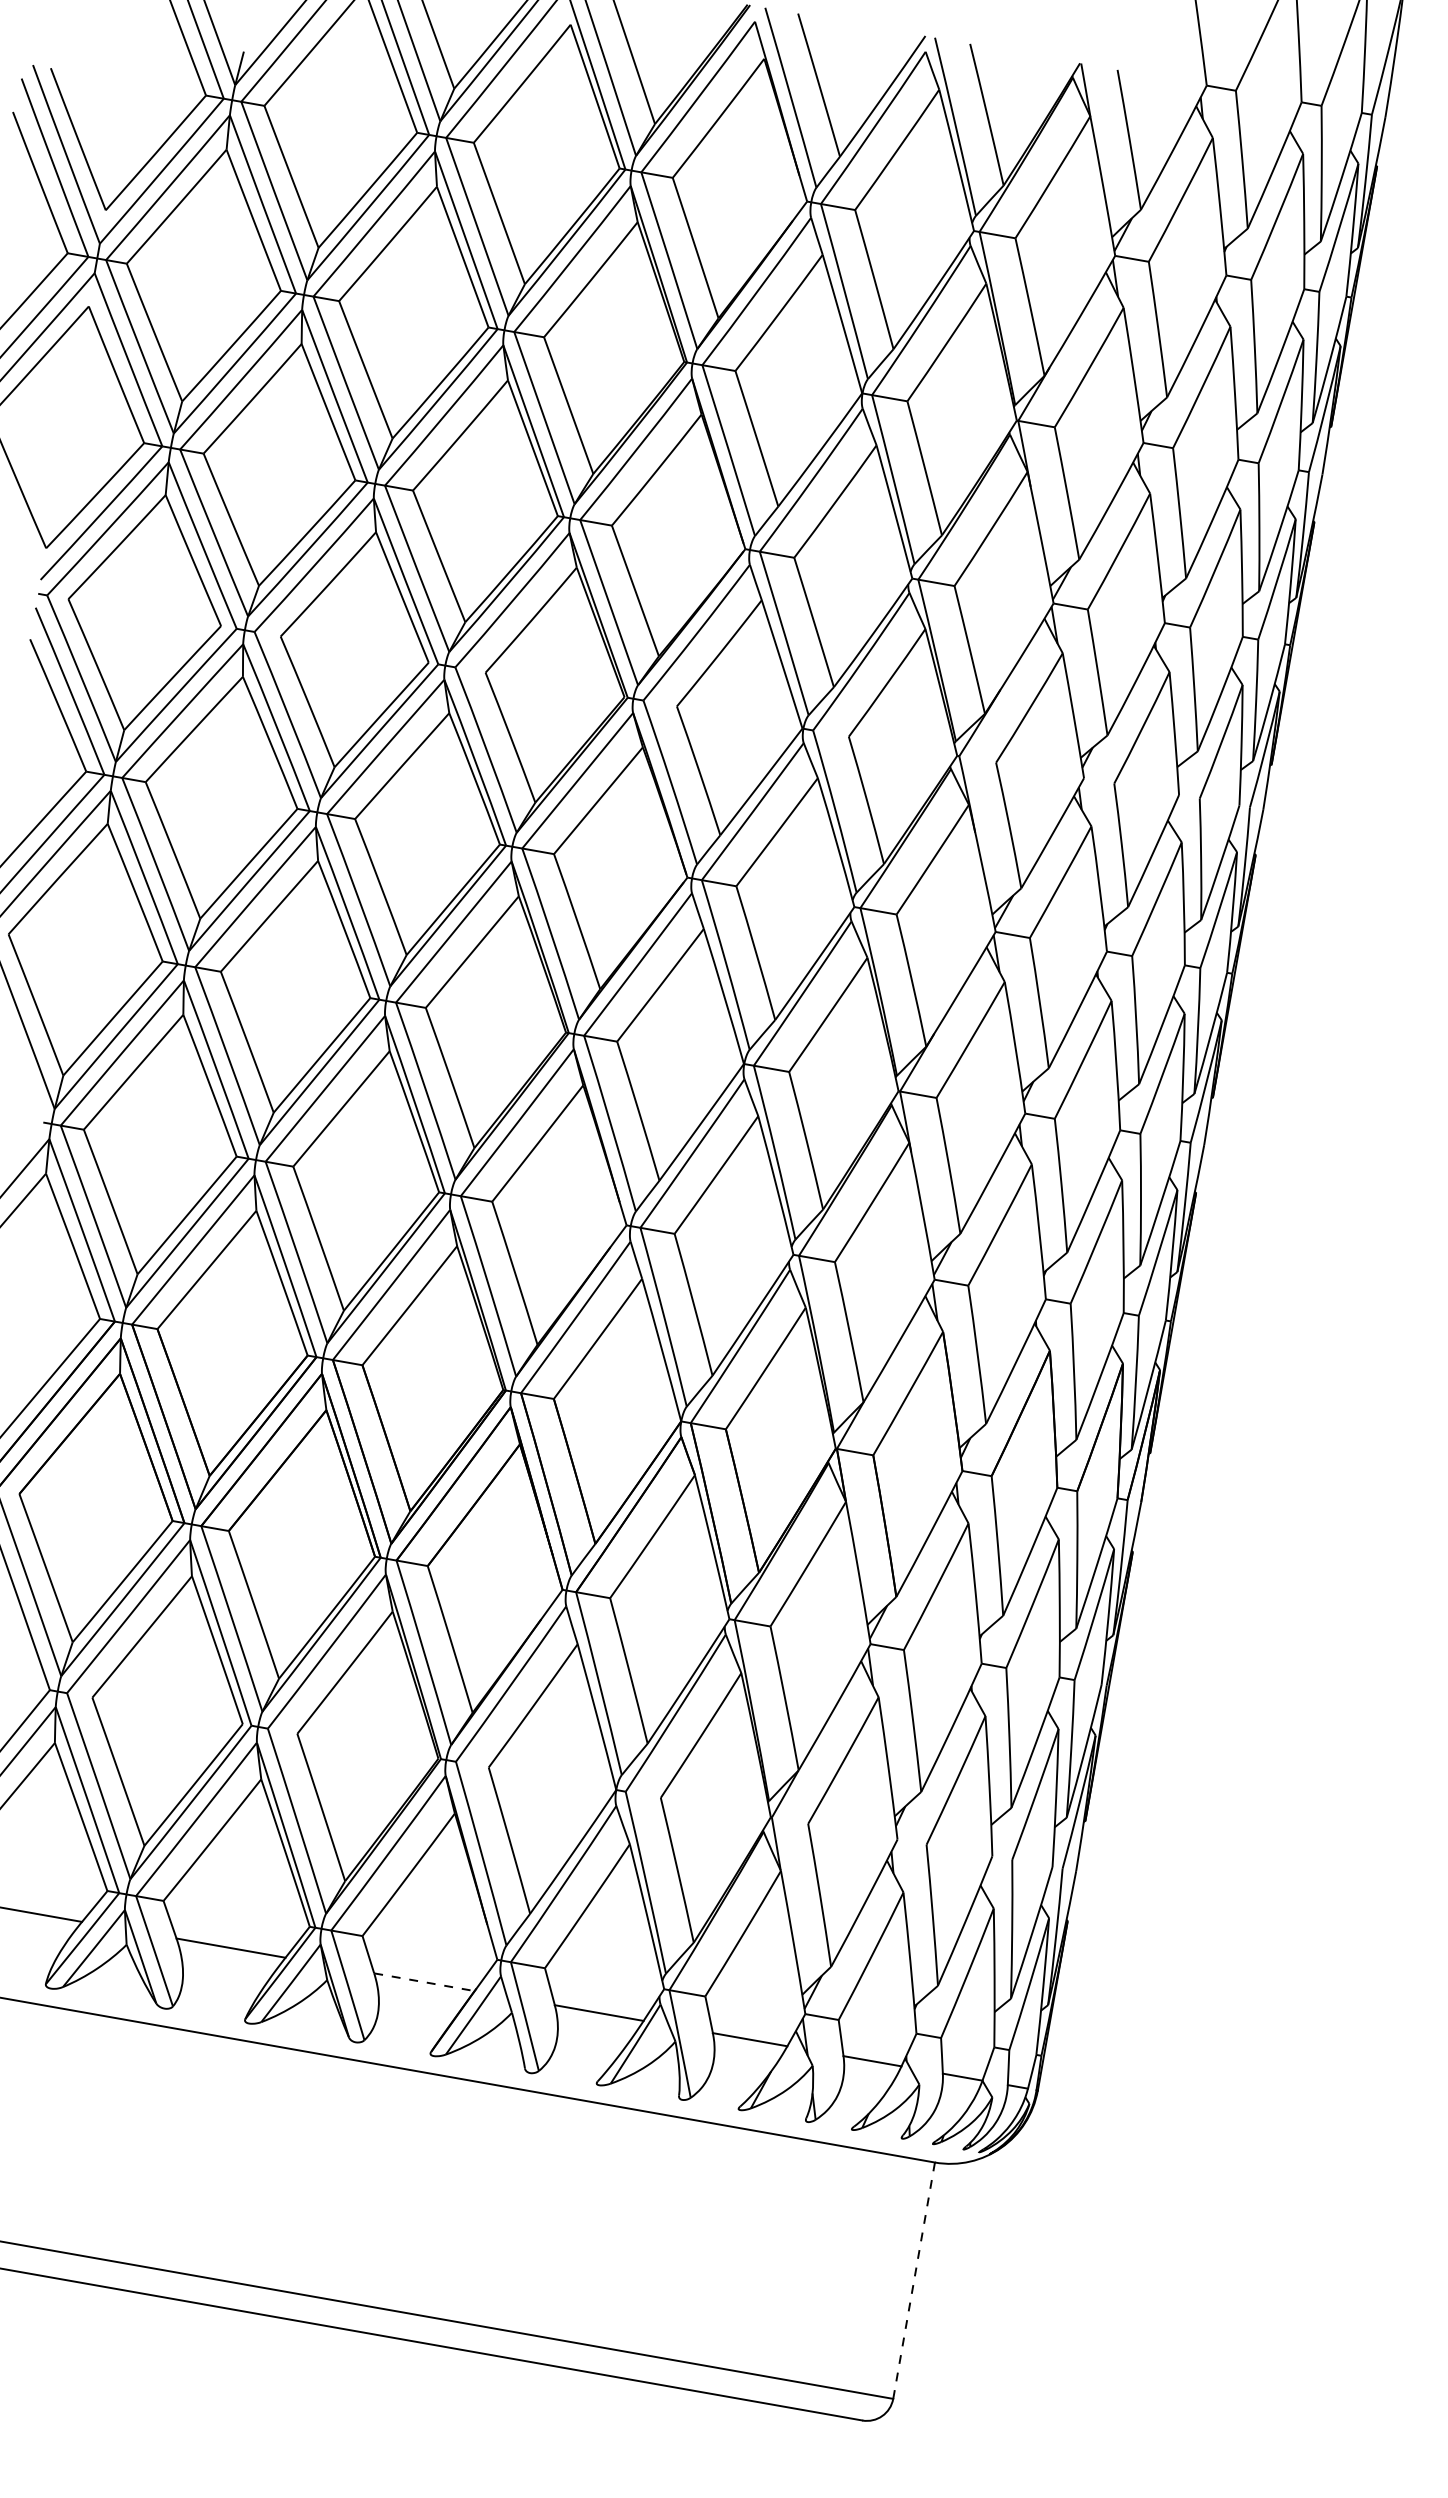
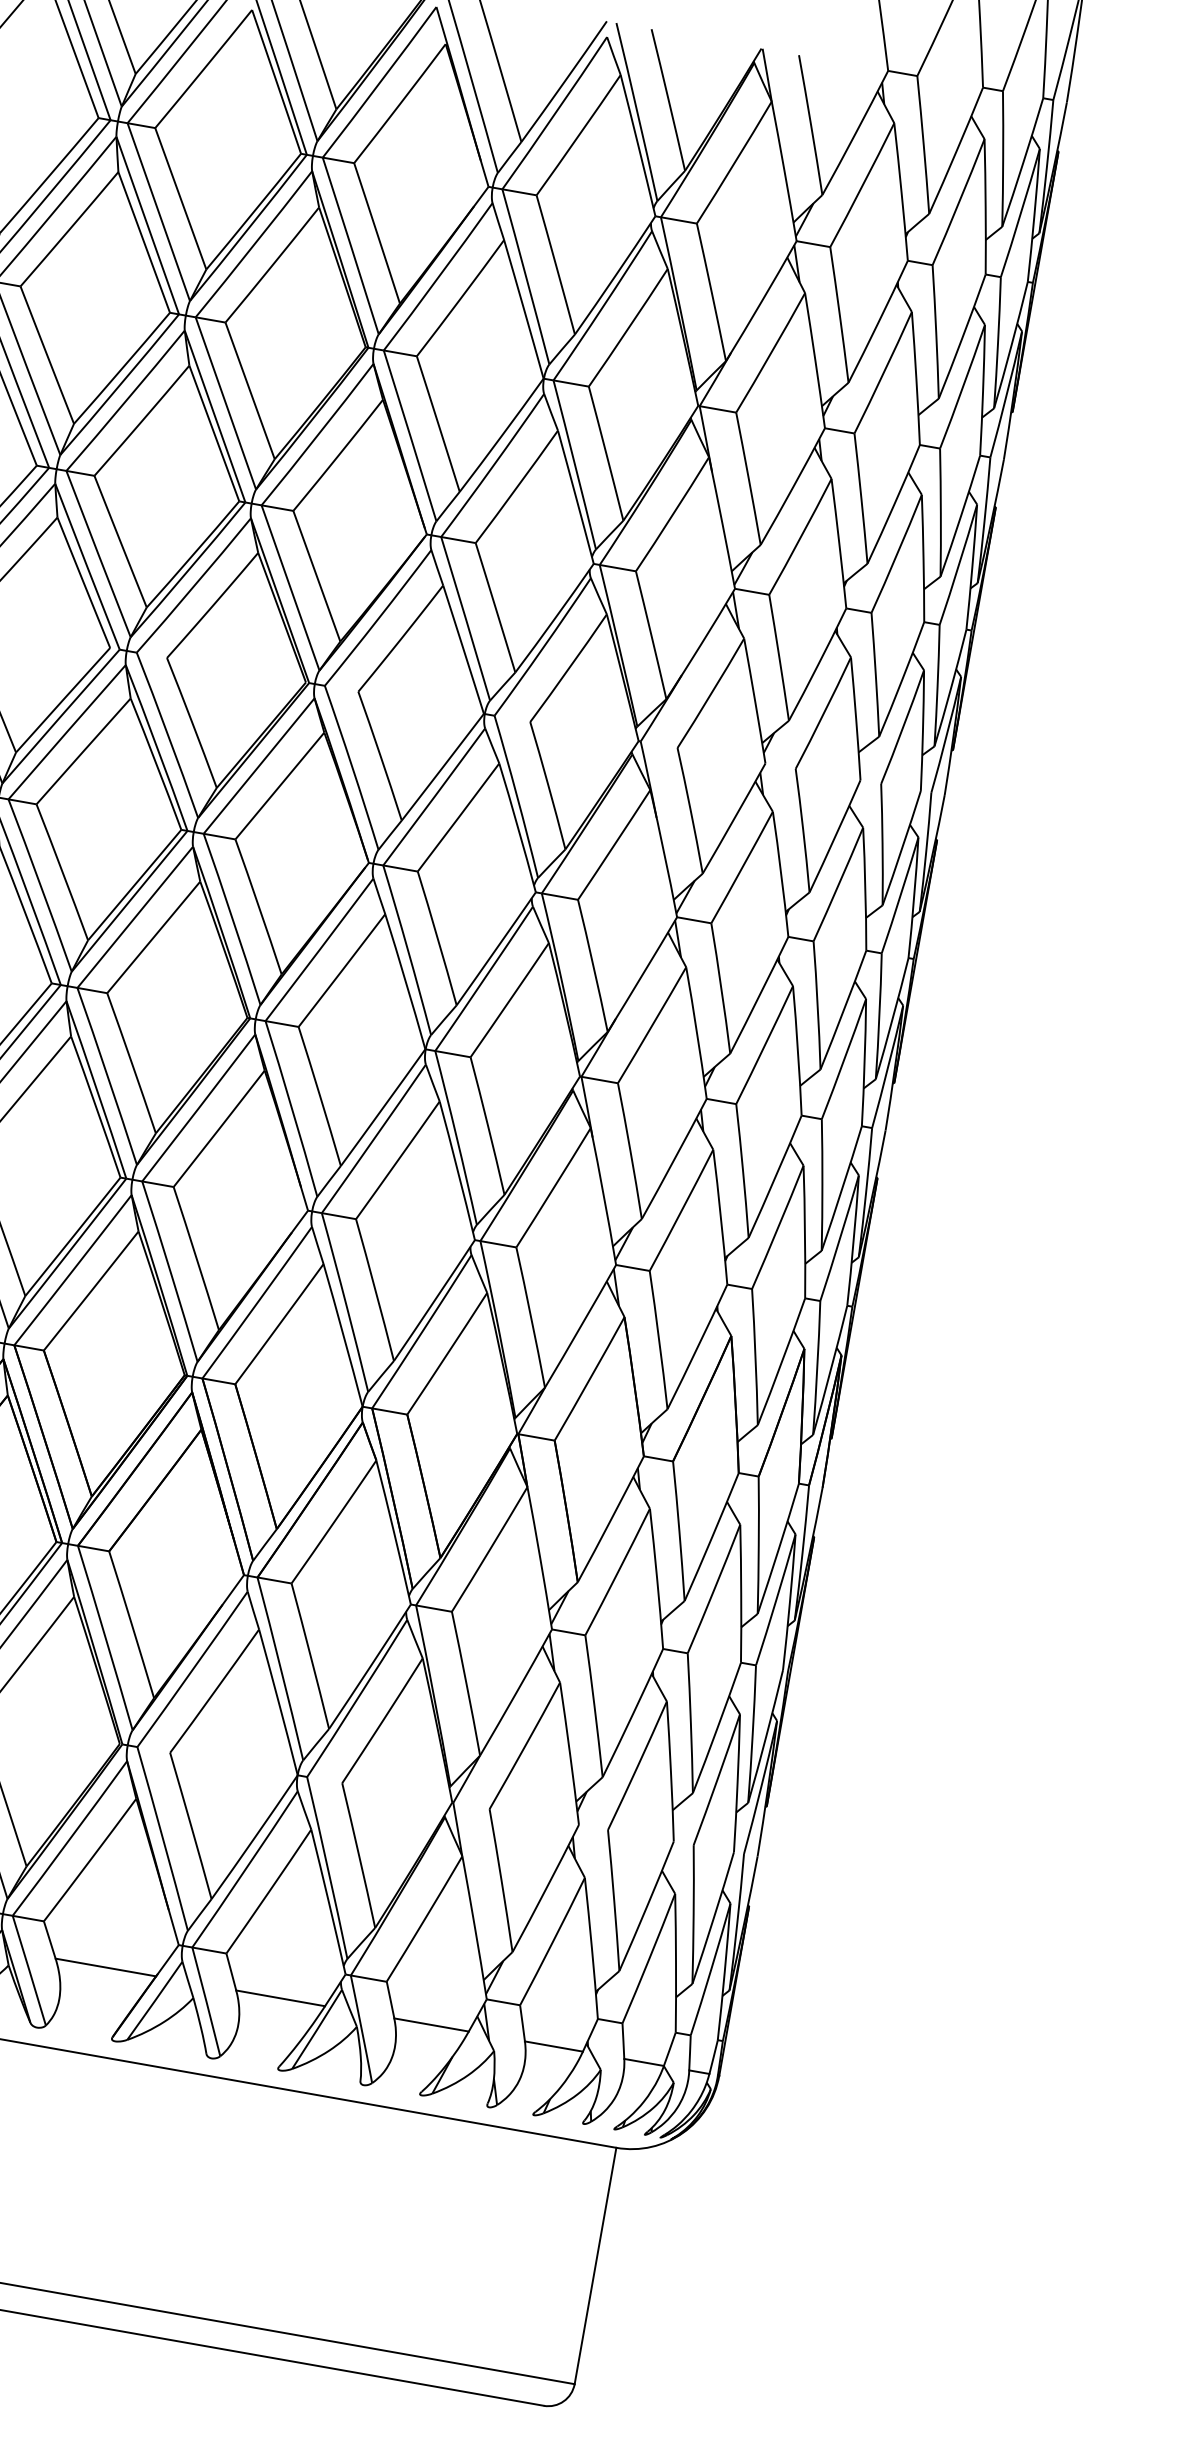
line: (424, 1982) -> (105, 1967), dashed -> solid
line: (914, 2280) -> (595, 2265), dashed -> solid

